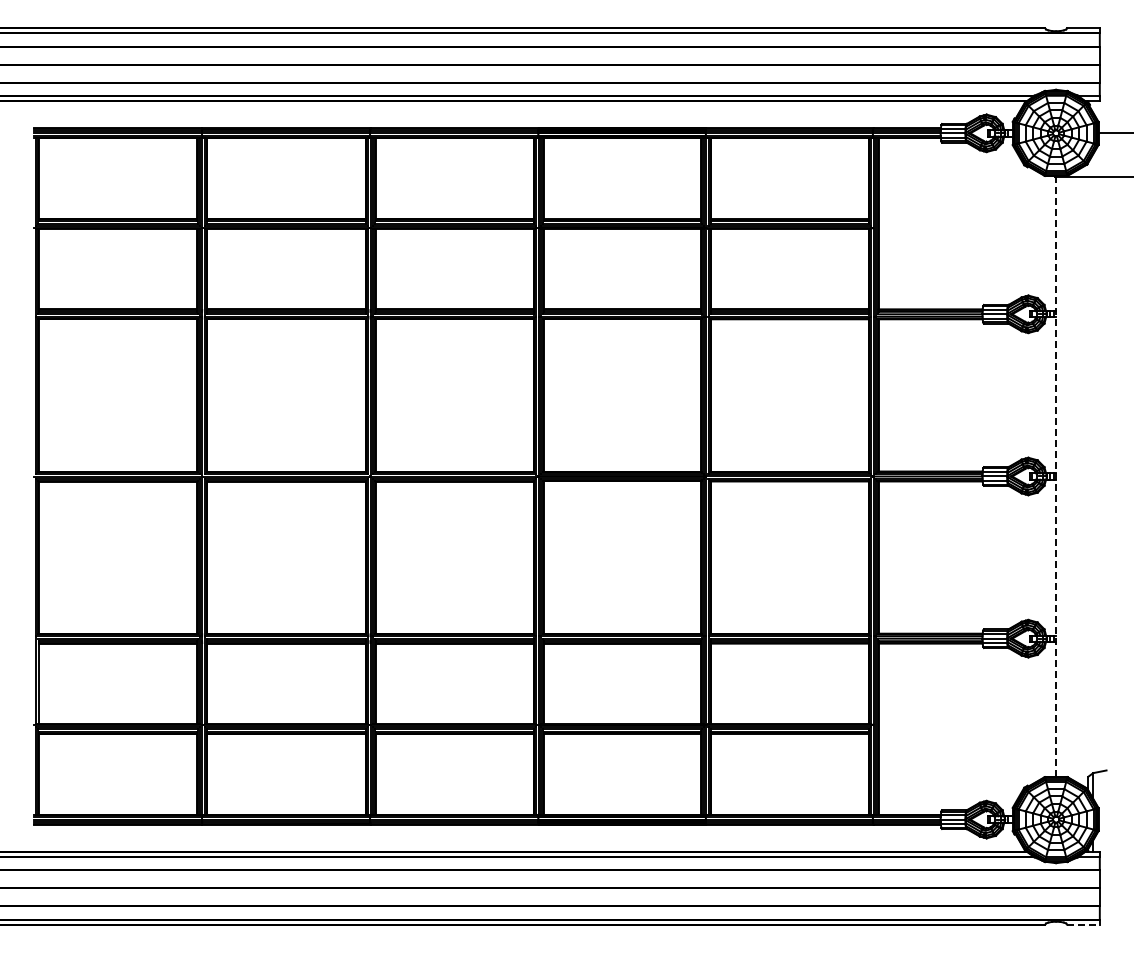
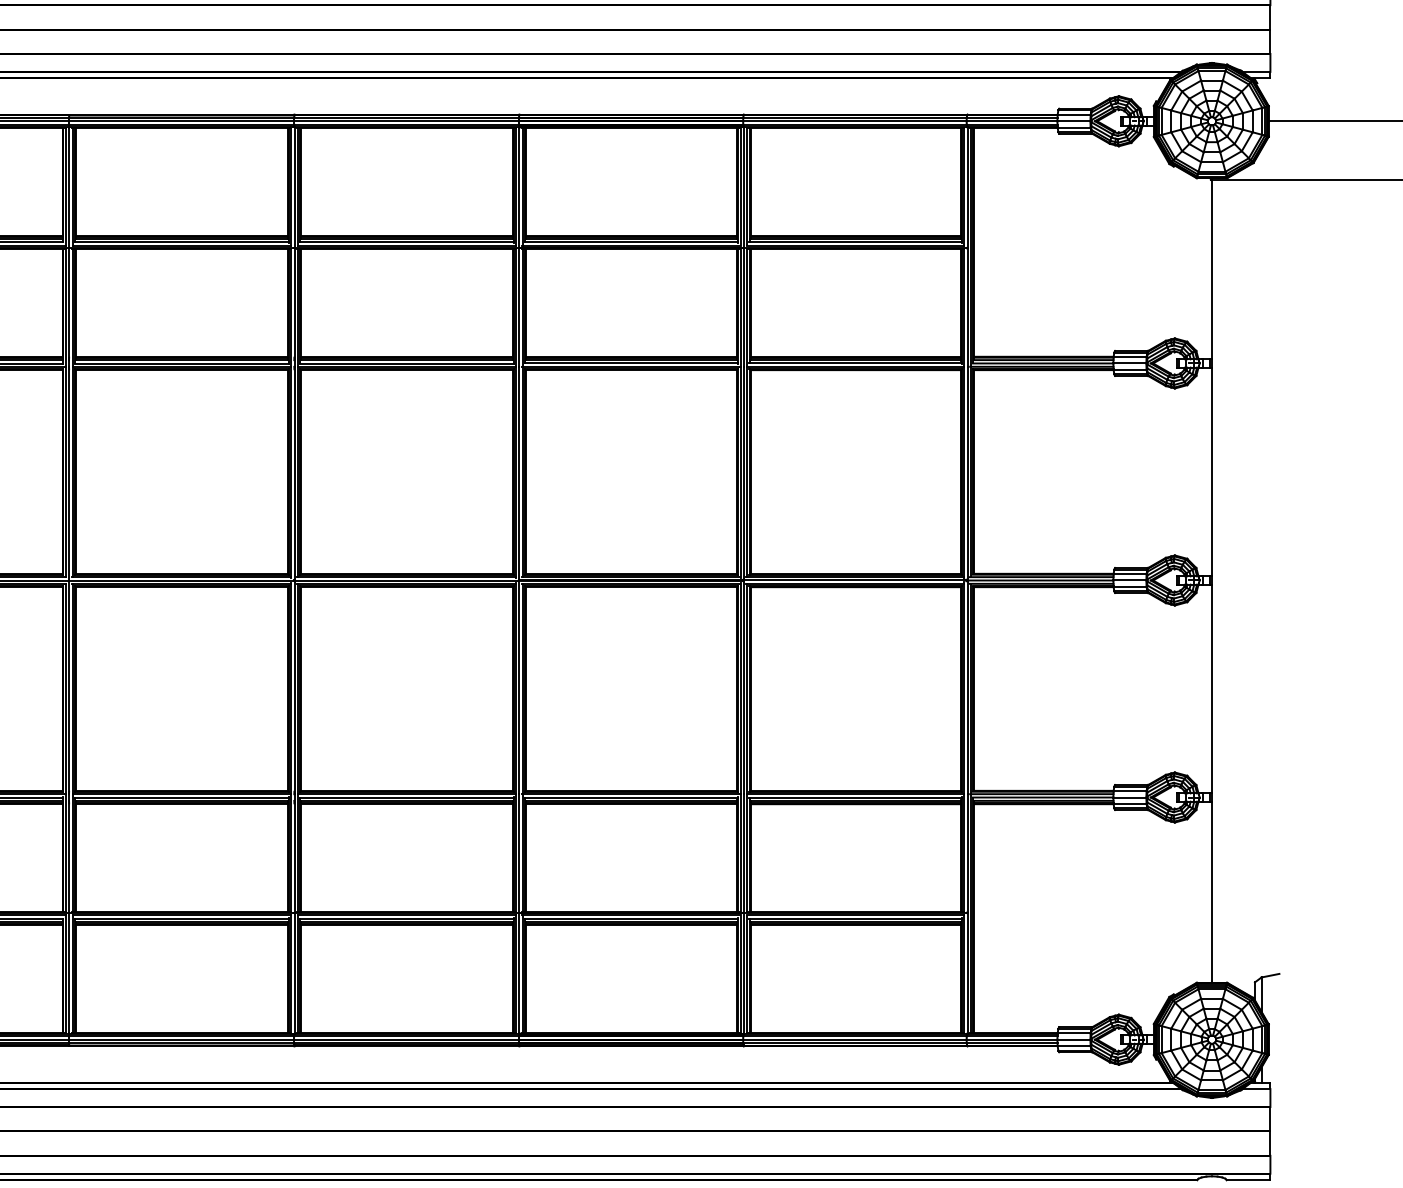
line: (1056, 476) -> (1212, 580), dashed -> solid
line: (1083, 924) -> (1248, 1180), dashed -> solid

